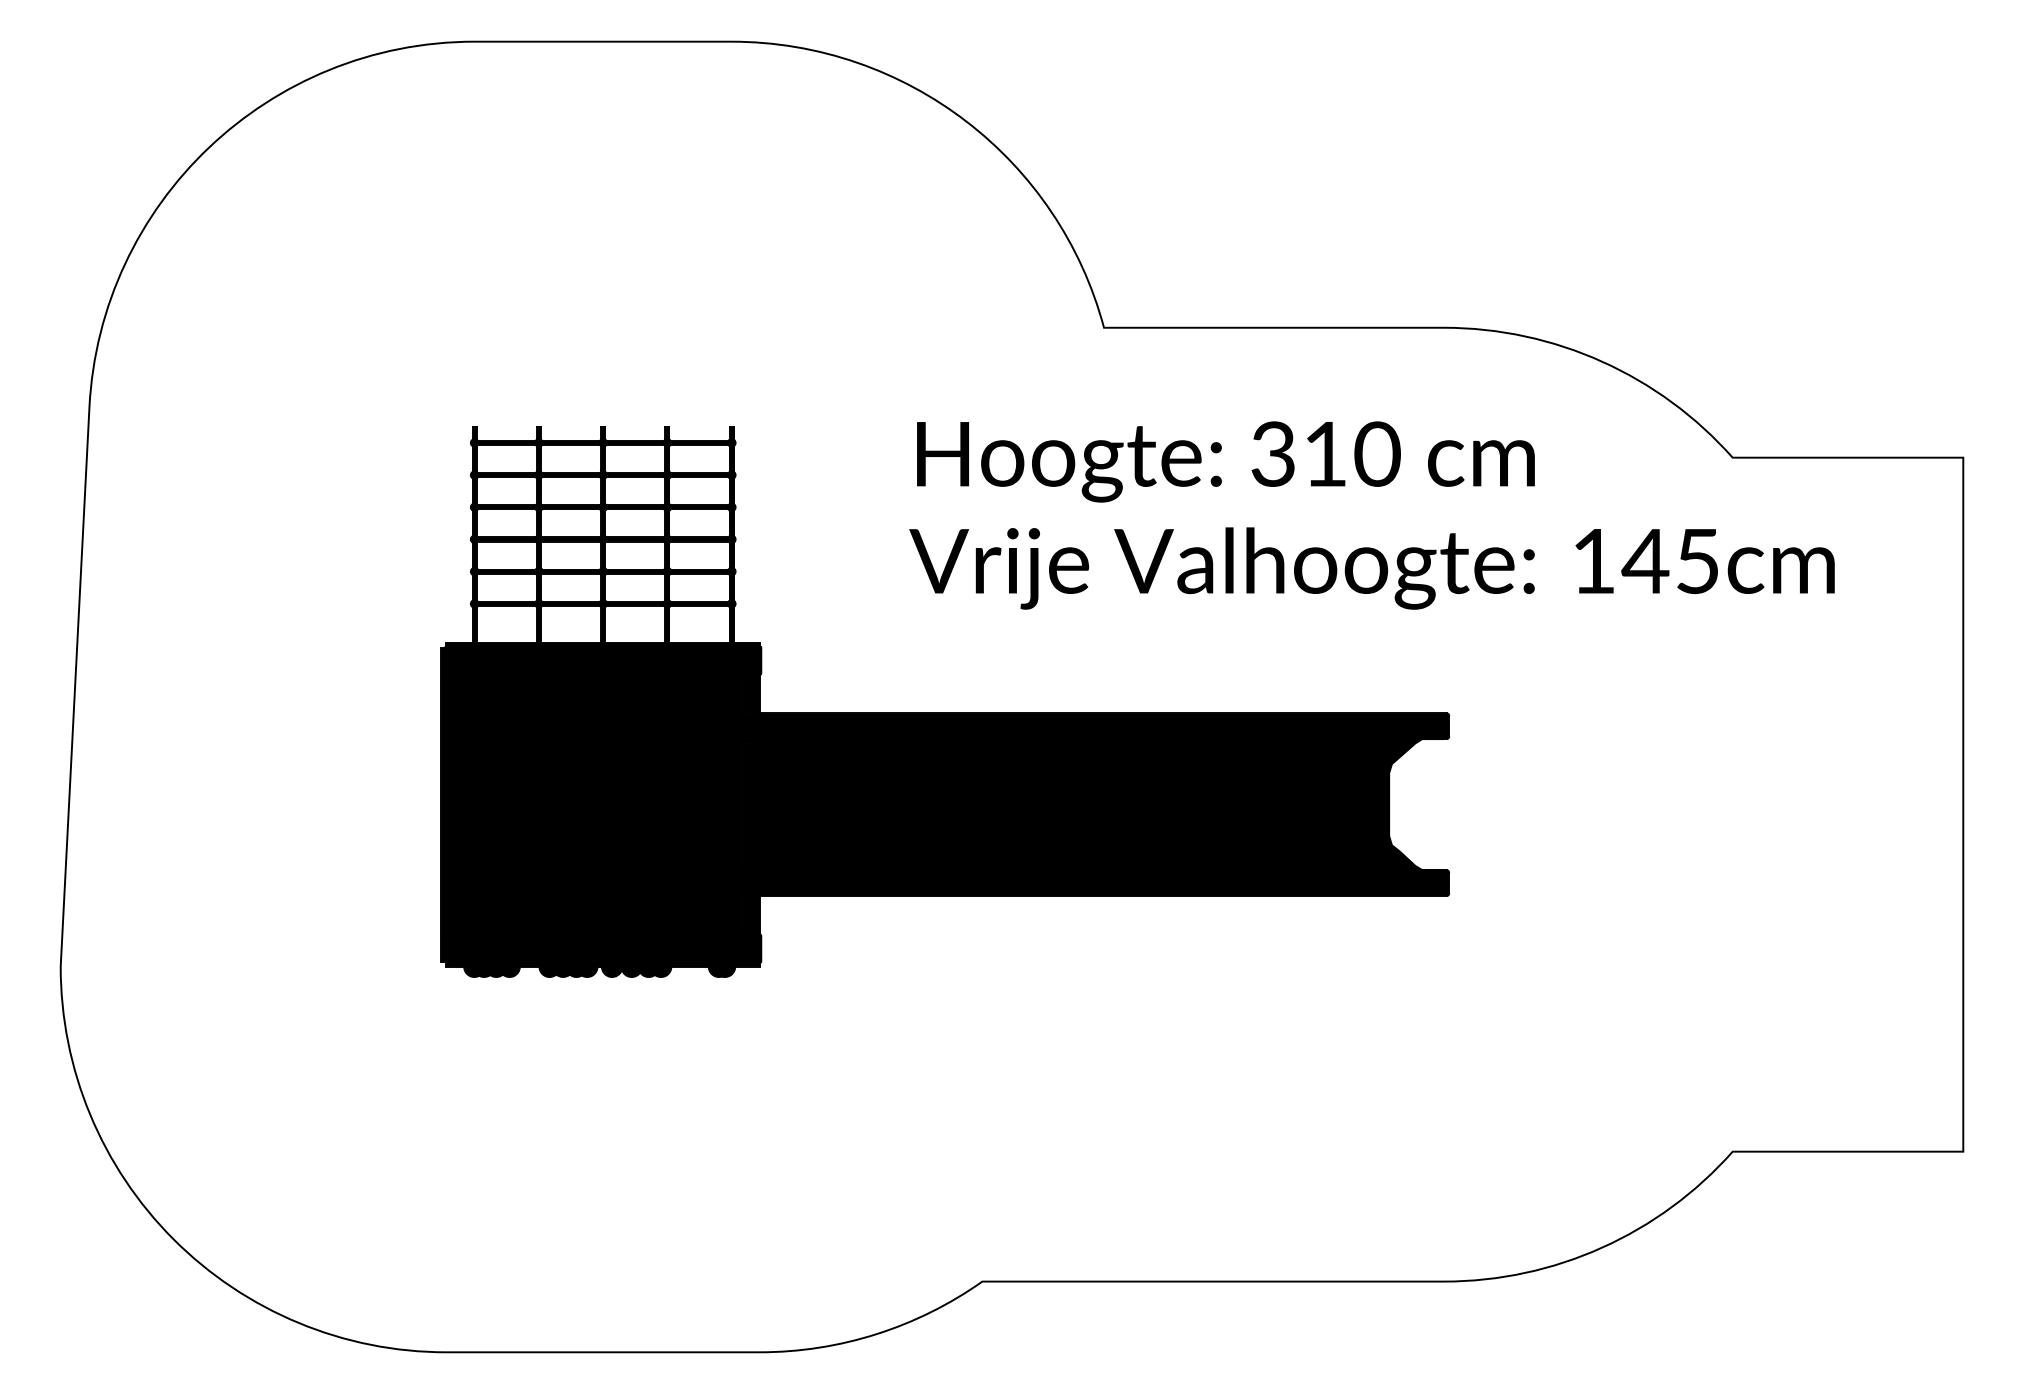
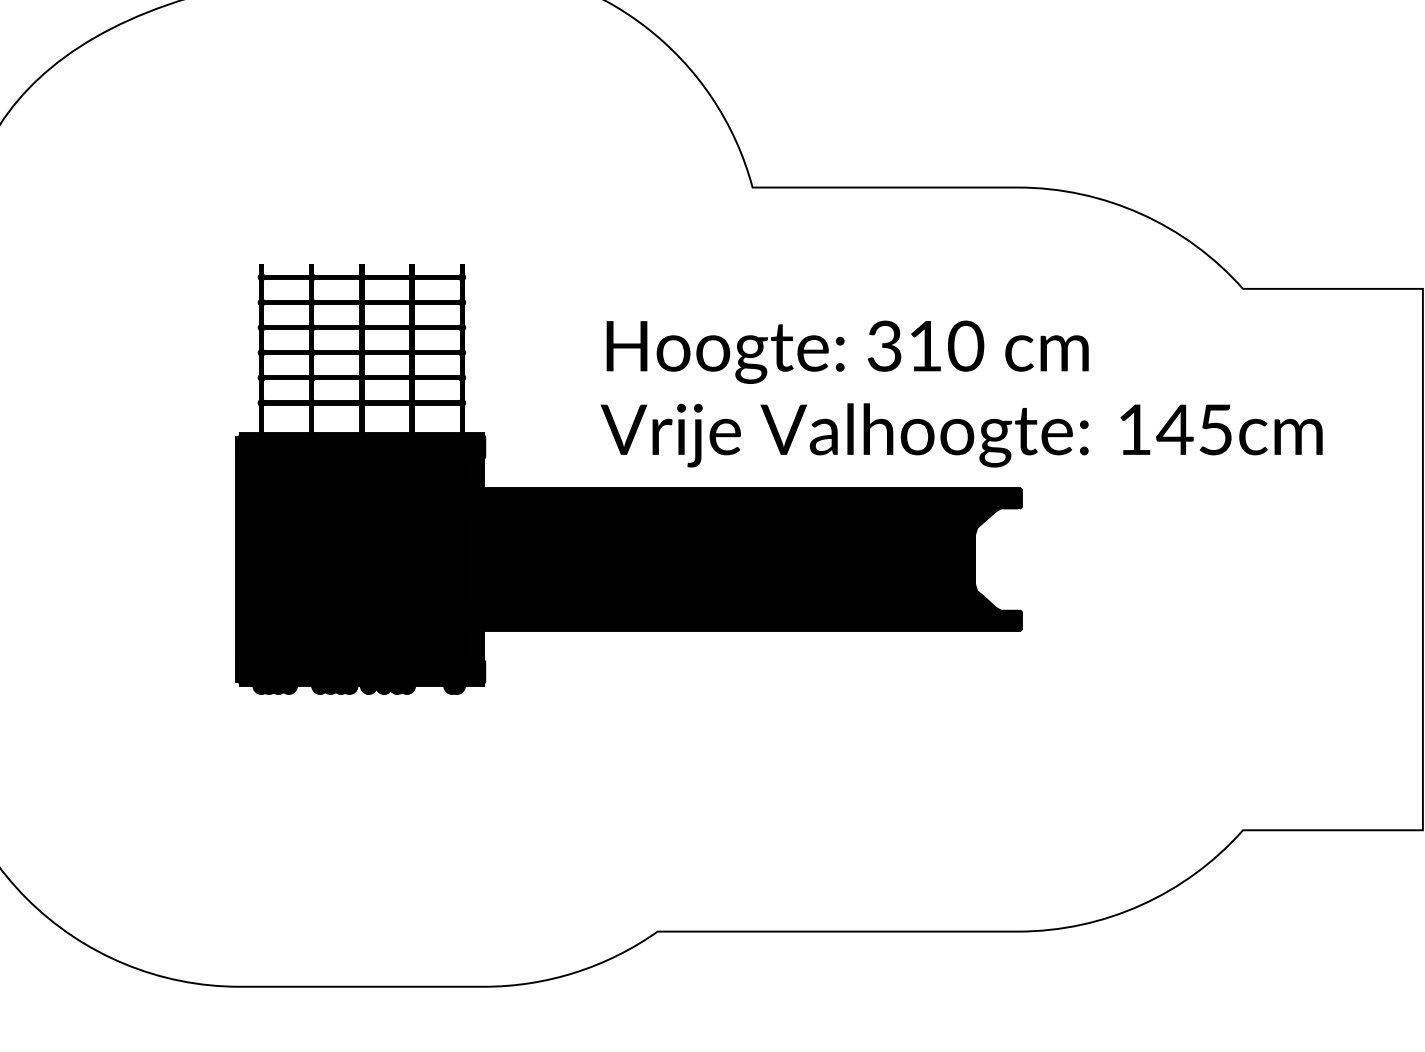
text: (1371, 515) -> (961, 394), moved

